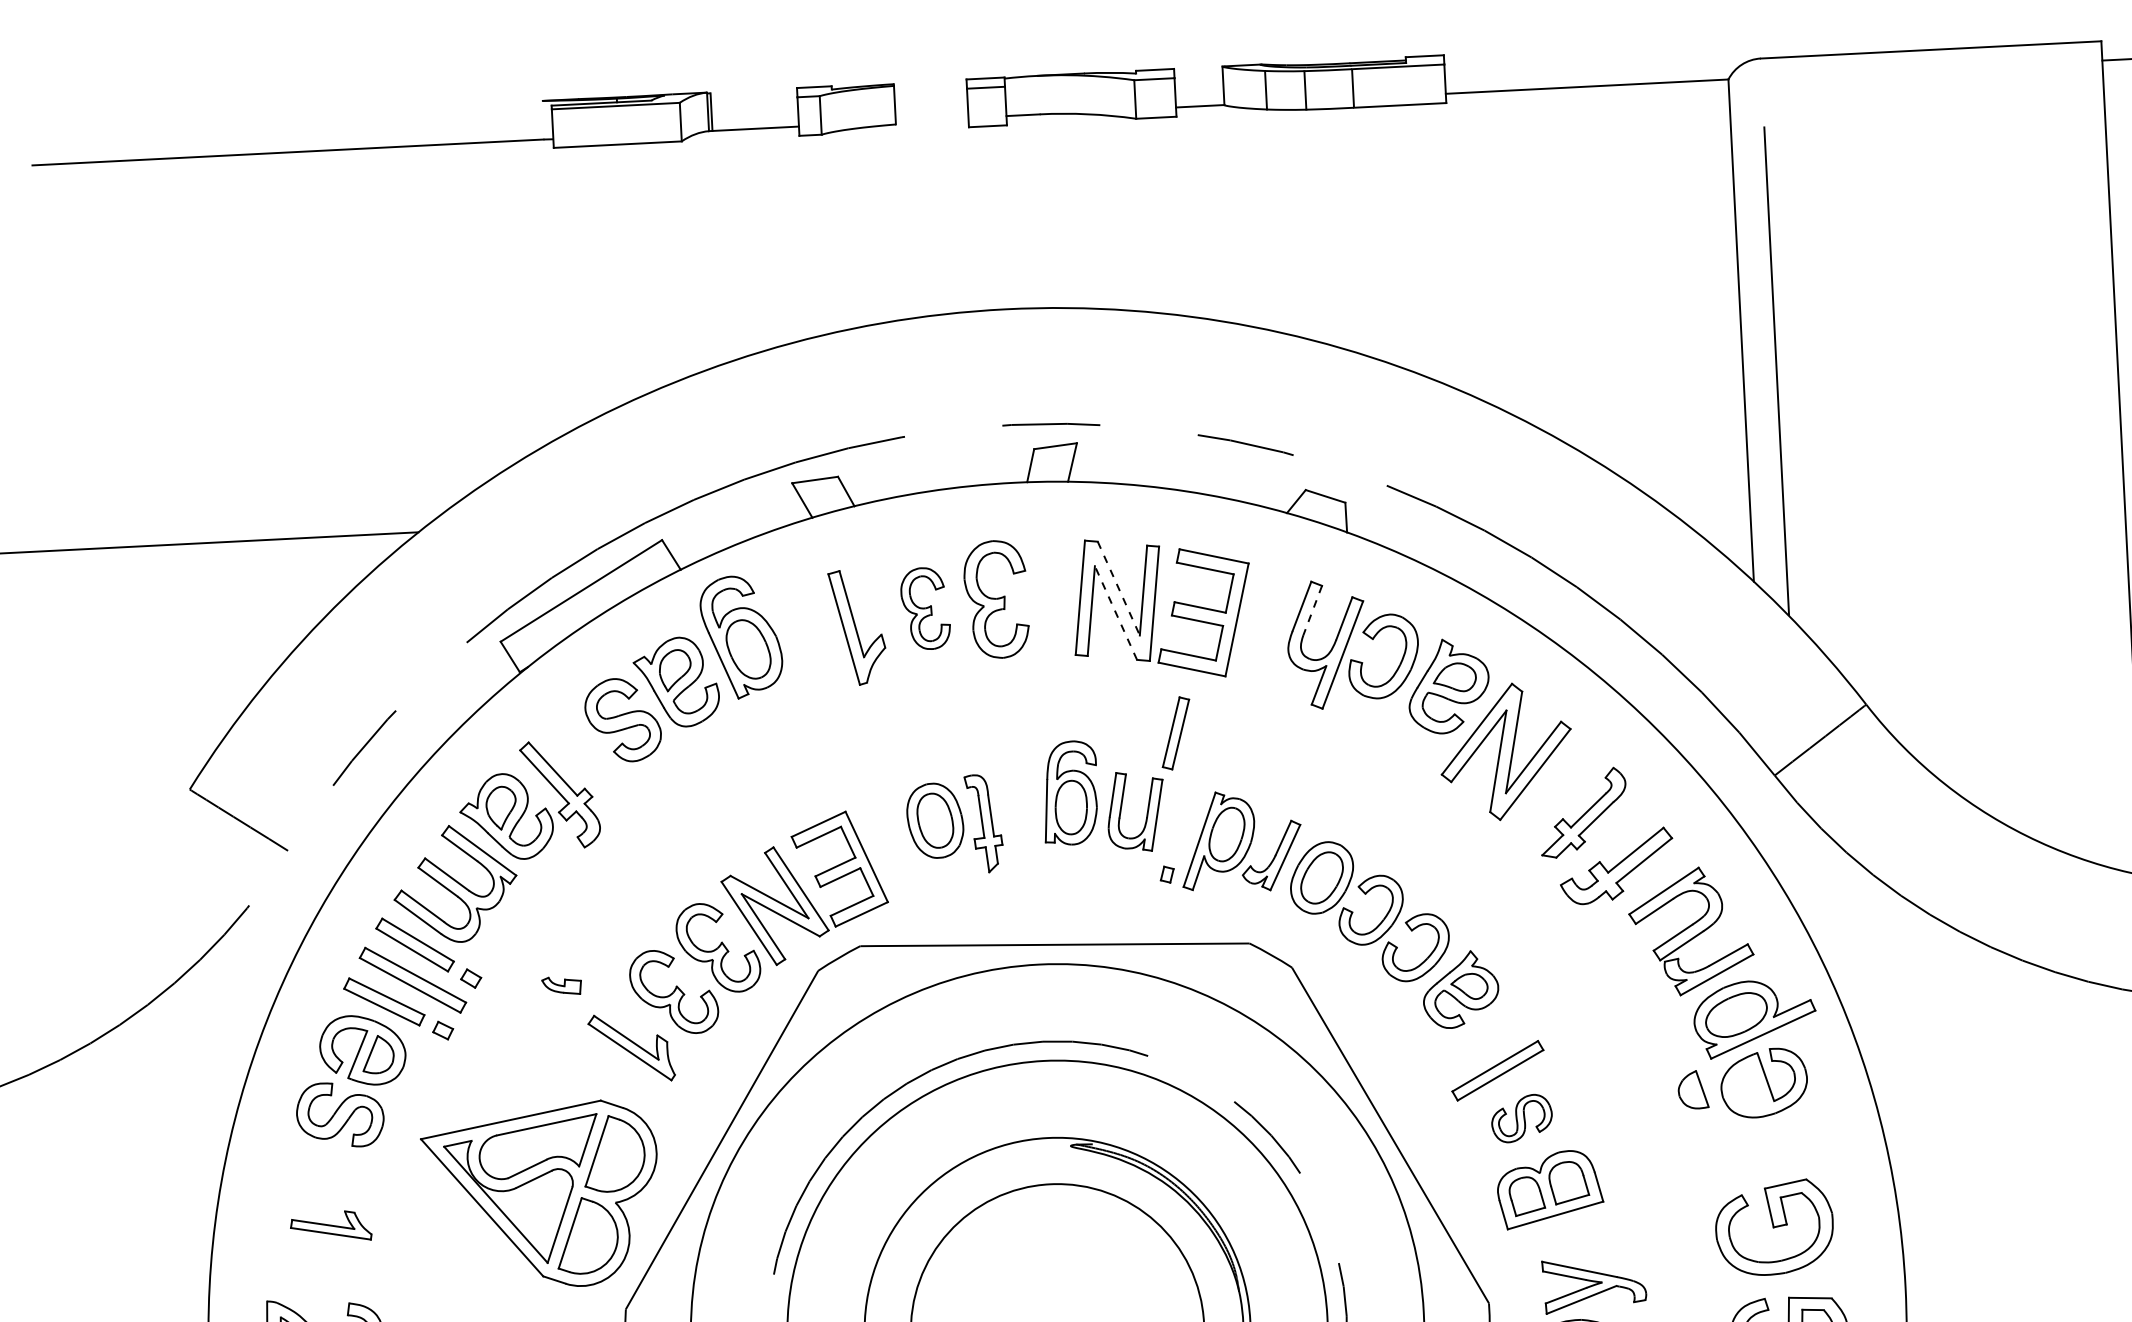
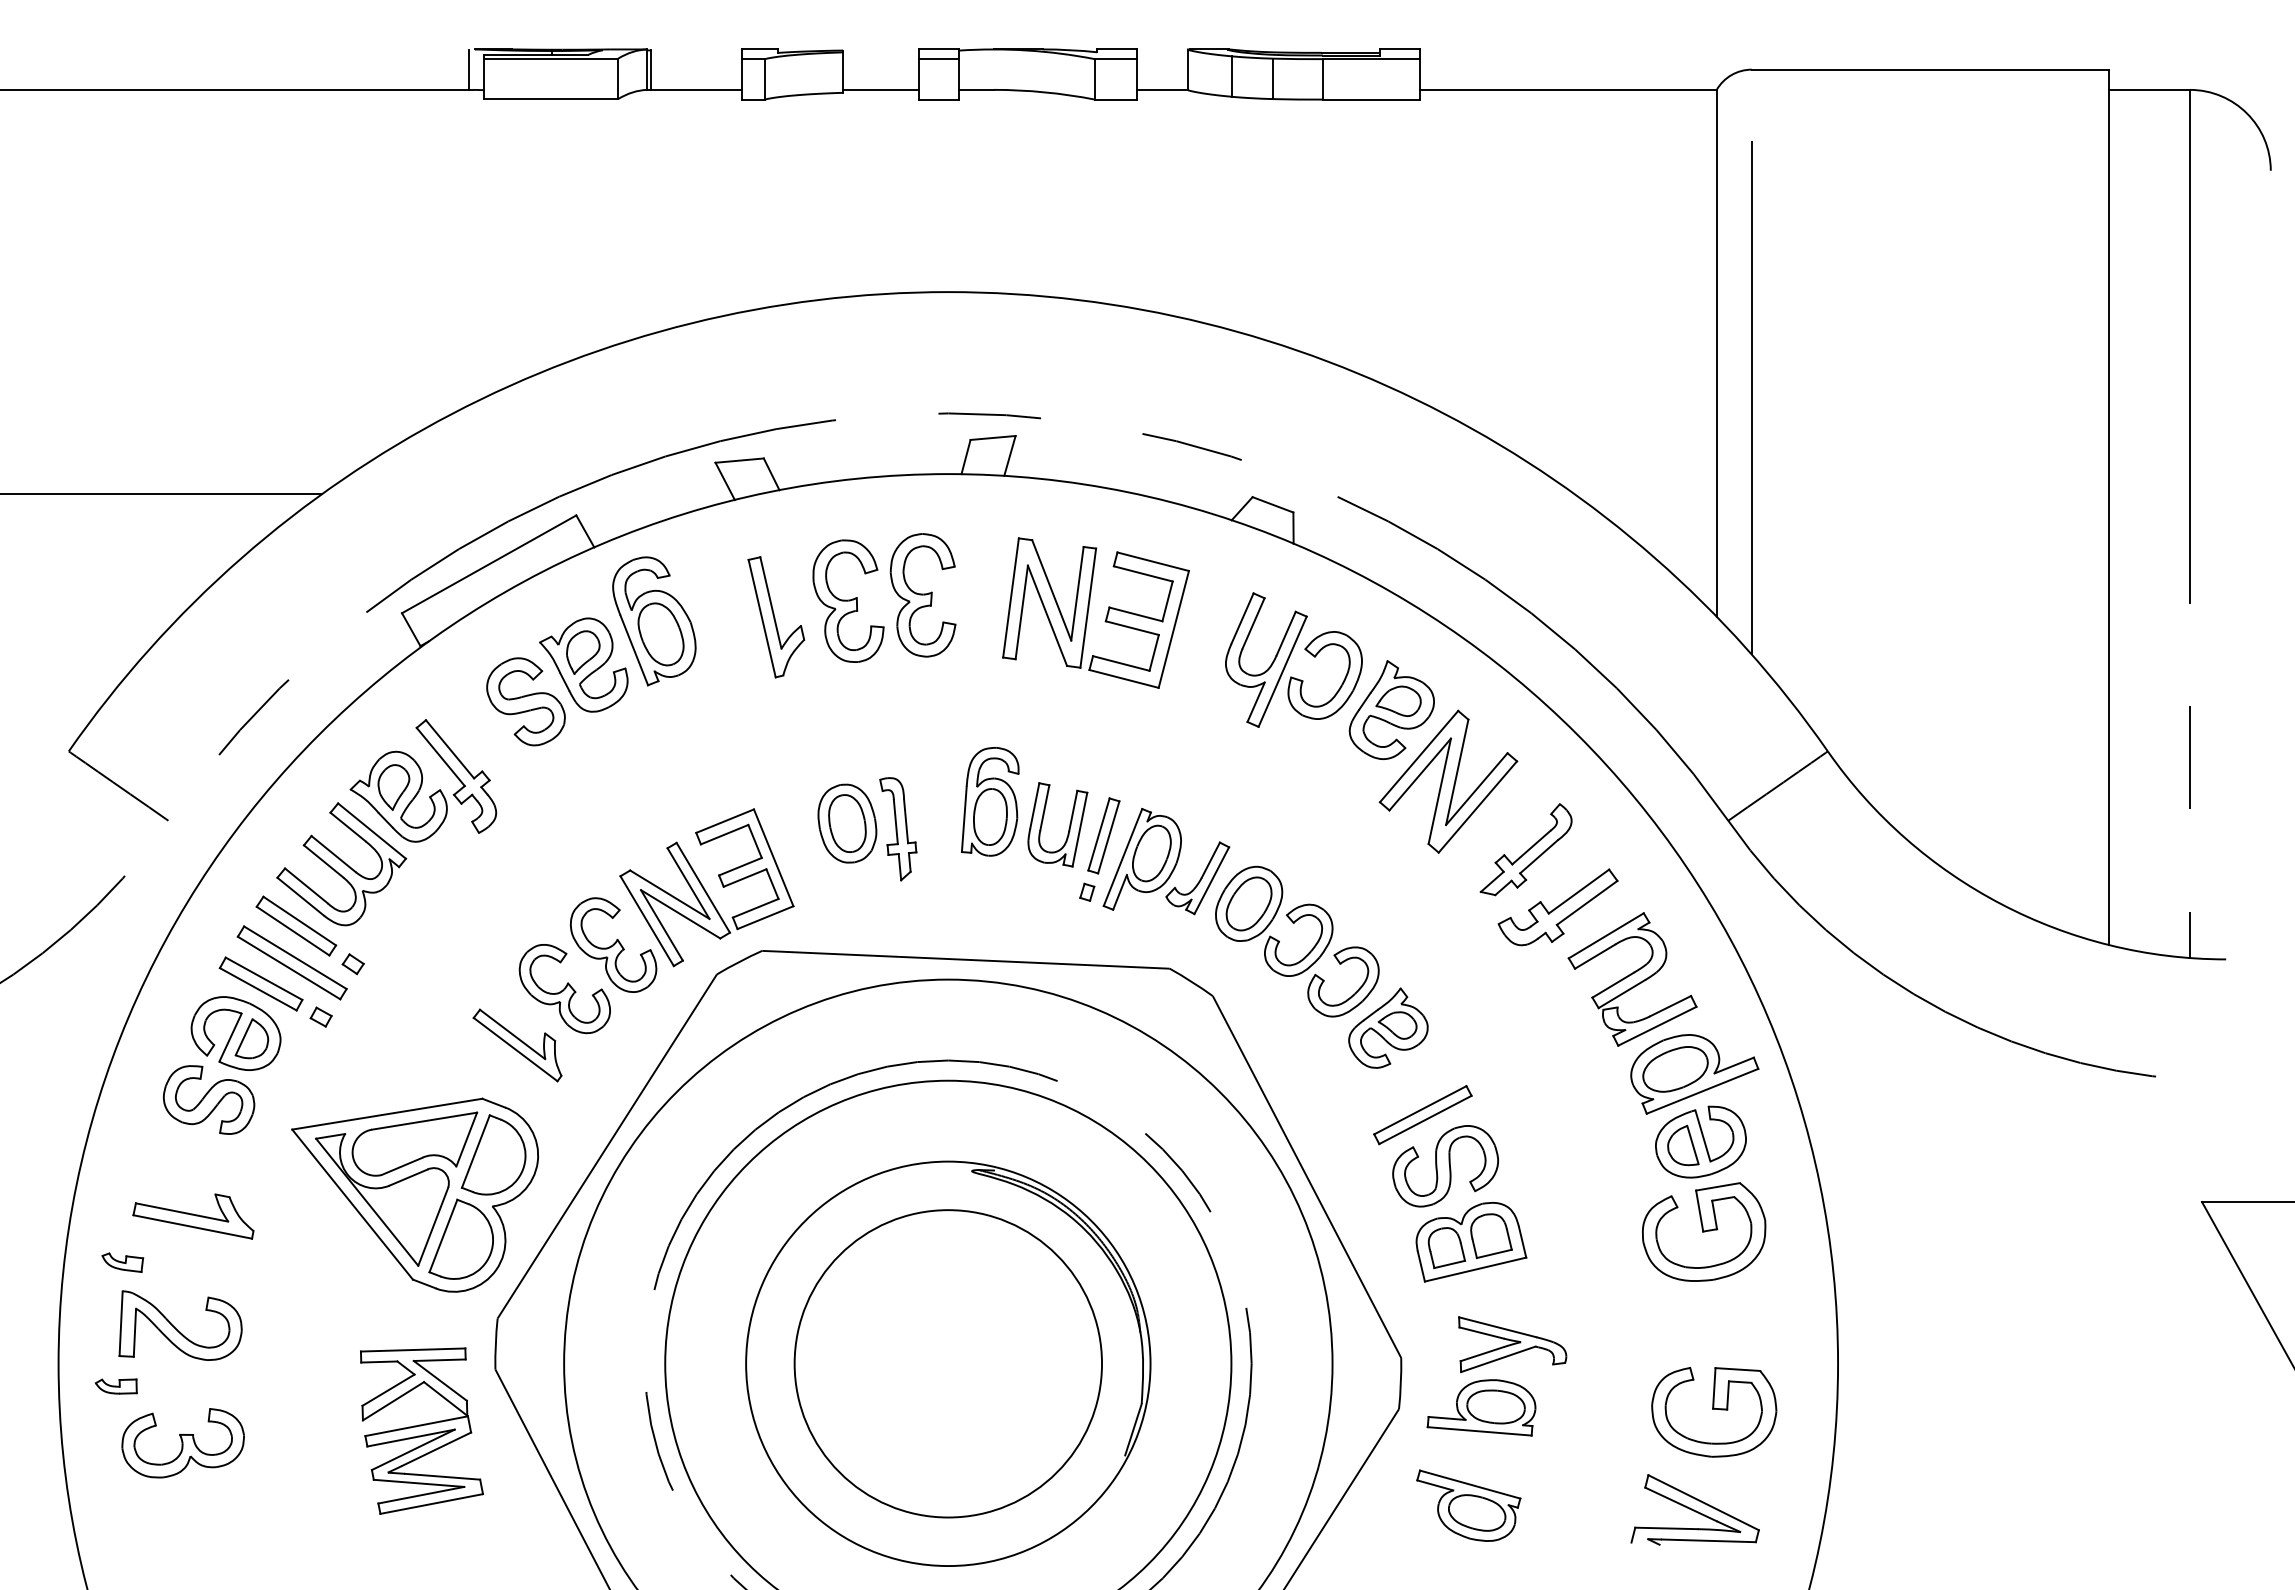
line: (932, 119) -> (881, 89), added
line: (538, 120) -> (469, 69), added
line: (1118, 588) -> (1051, 590), dashed -> solid
part: (925, 608) -> (848, 600), size x1.43
line: (1312, 610) -> (1253, 623), dashed -> solid
line: (1115, 612) -> (1047, 615), dashed -> solid
part: (1175, 733) -> (1103, 835), moved
part: (561, 985) -> (122, 1262), moved
part: (1693, 1089) -> (1683, 1145), moved
part: (1521, 1118) -> (1445, 1166), size x1.67
part: (331, 1226) -> (193, 1216), size x1.43
part: (1774, 1227) -> (1704, 1231), moved

